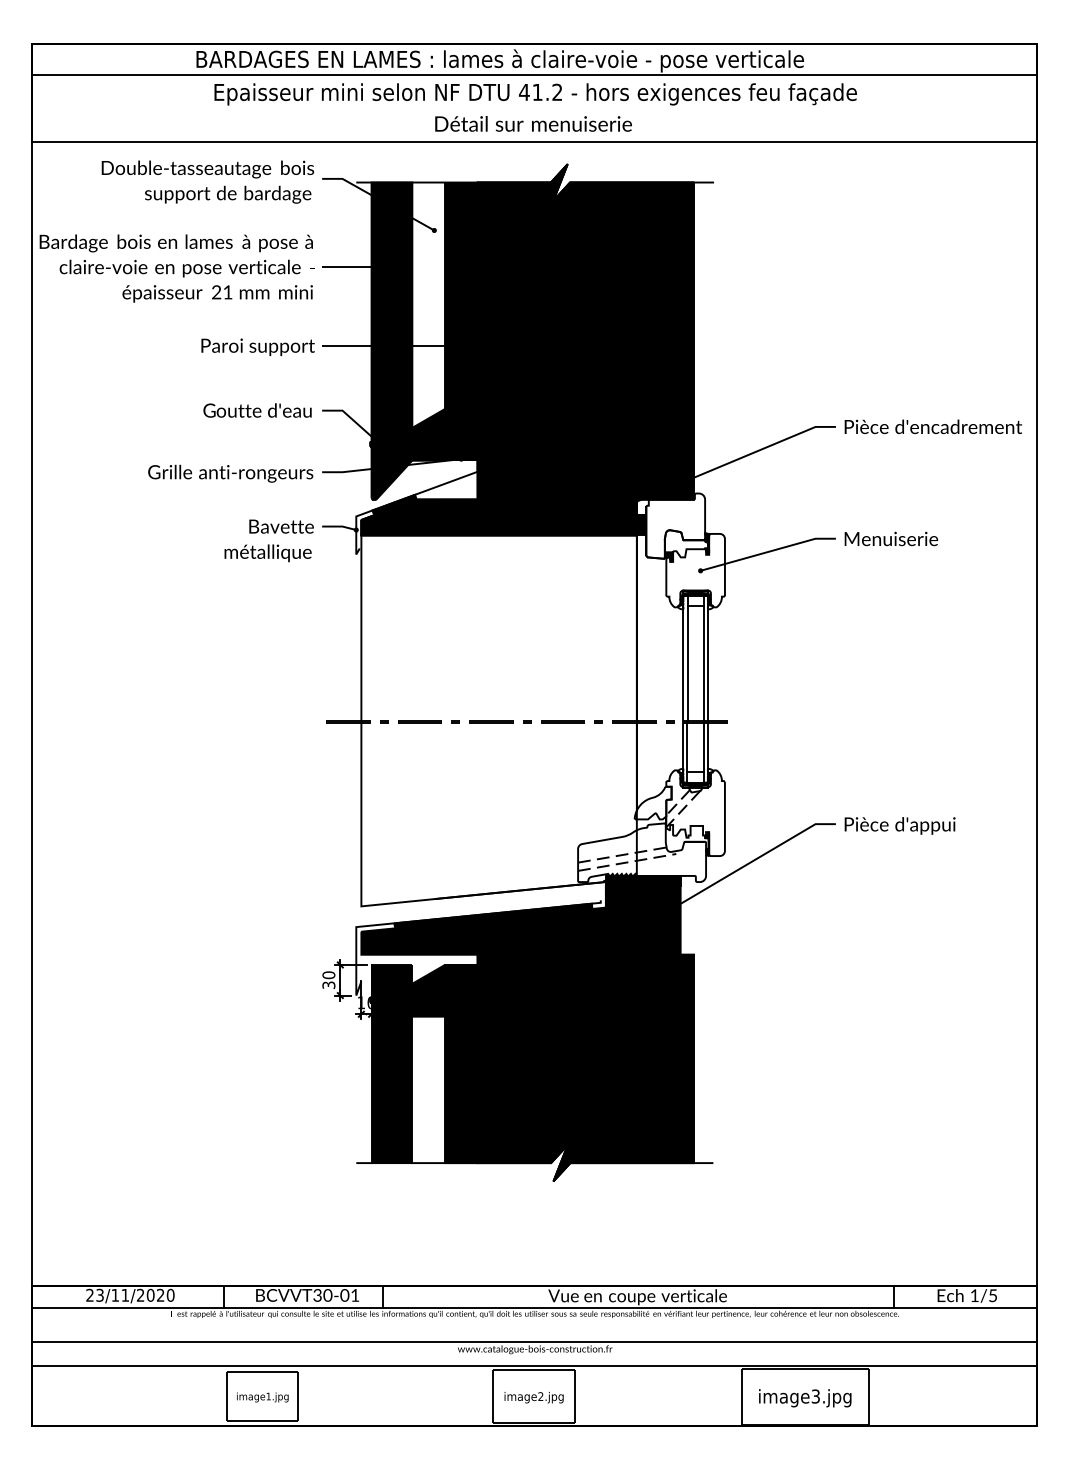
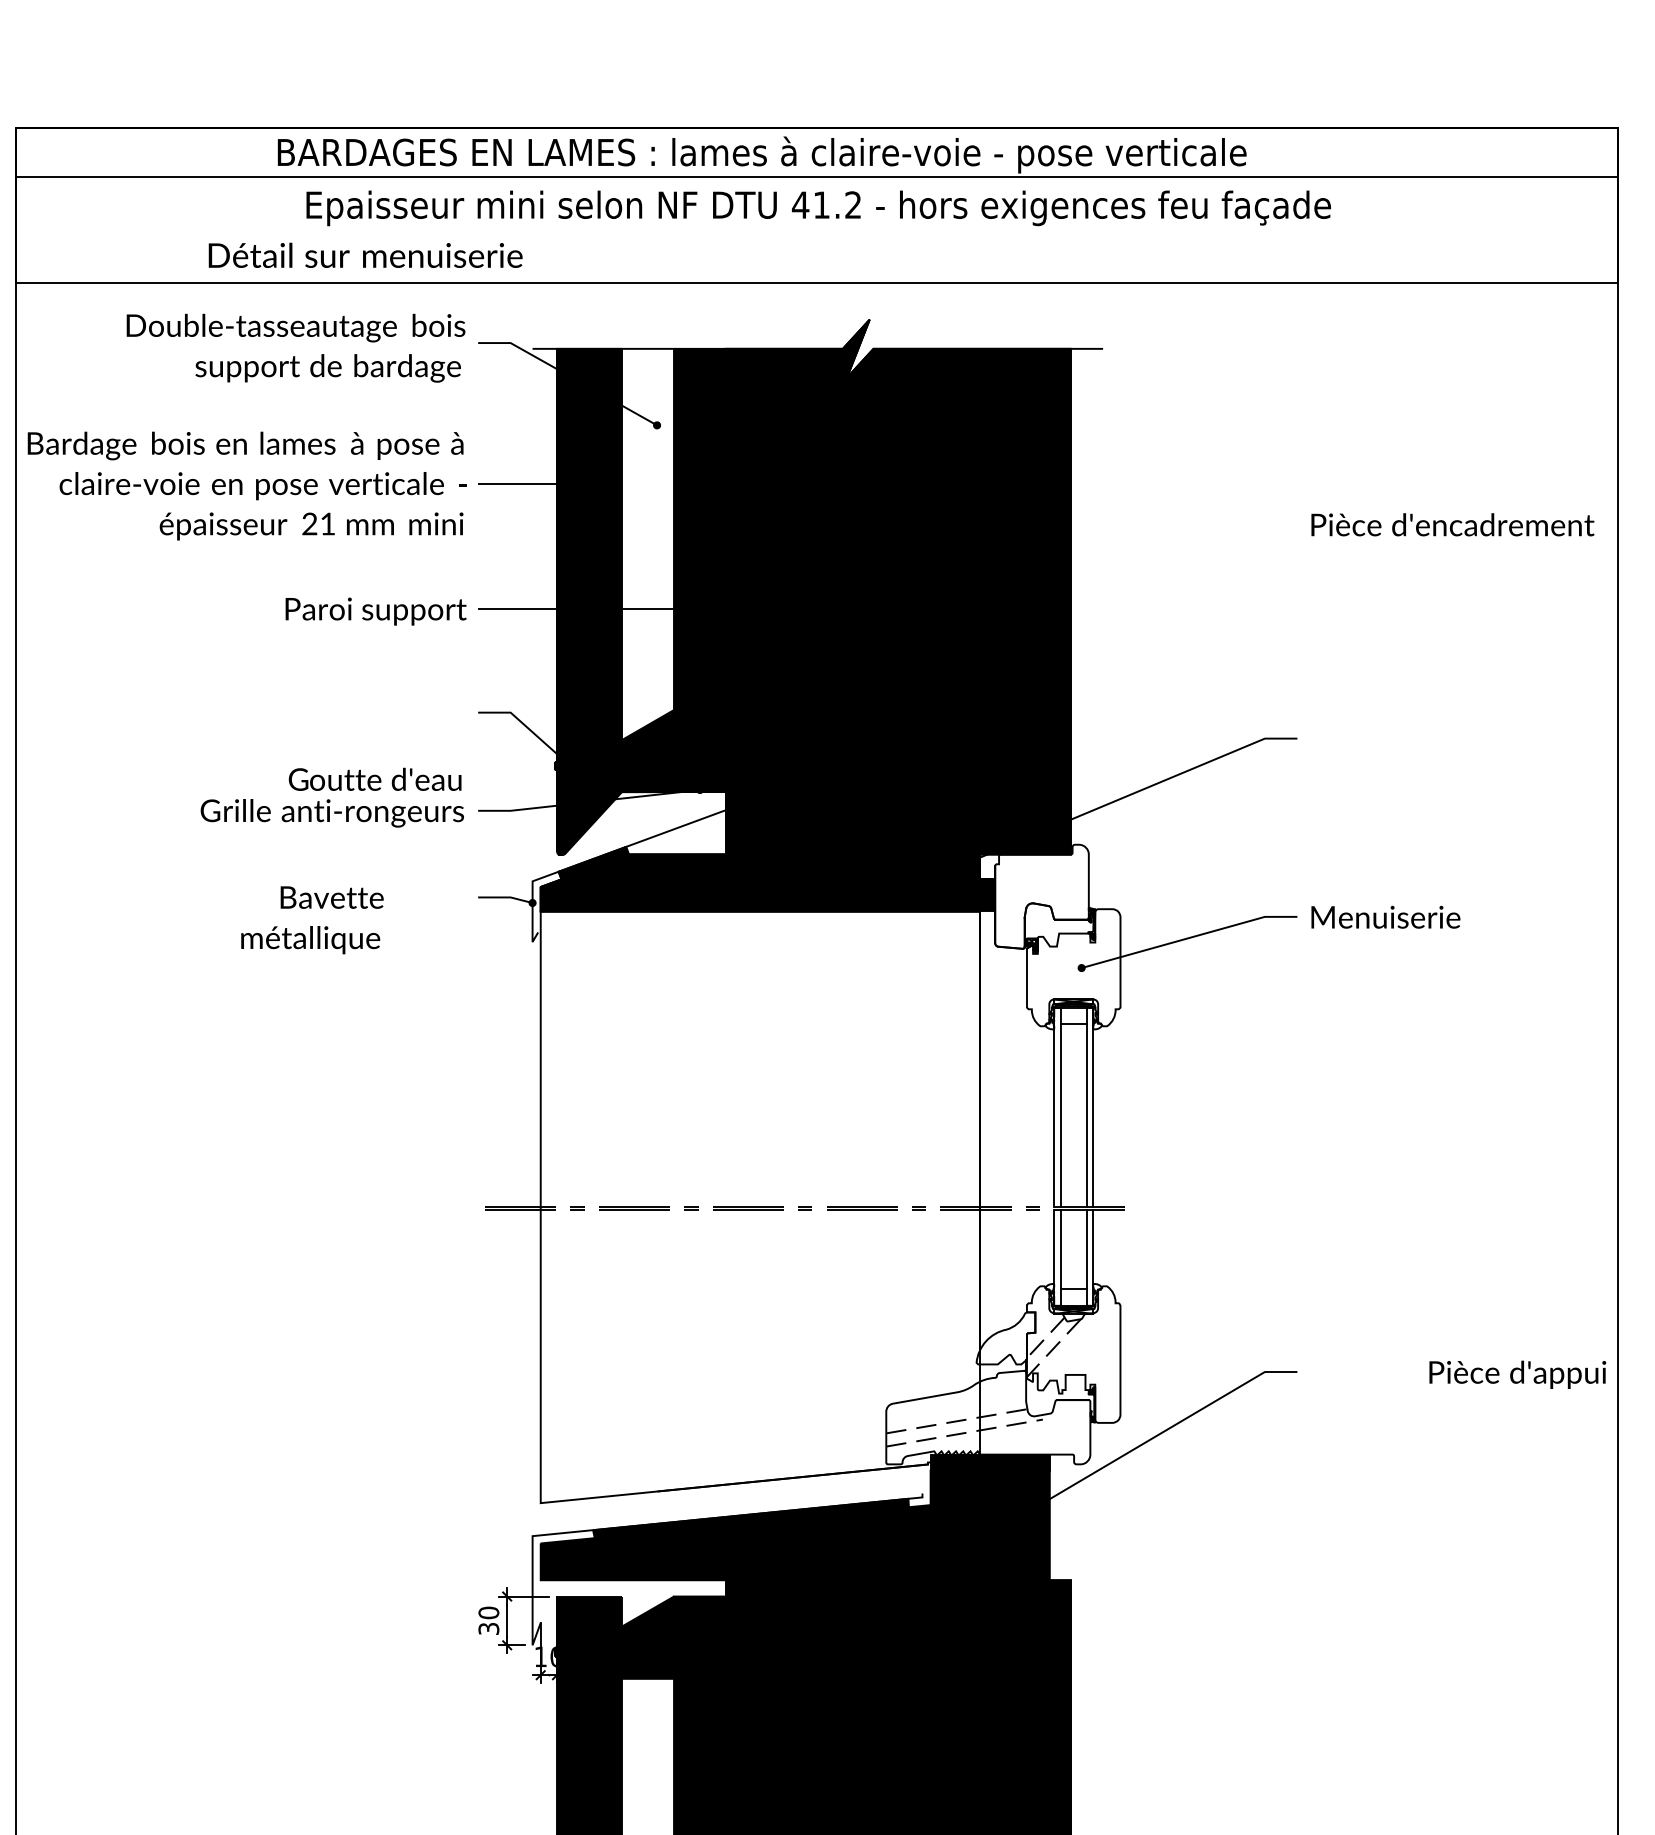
text: (533, 123) -> (365, 254), moved
text: (257, 410) -> (375, 779), moved
text: (932, 426) -> (1451, 524), moved
text: (268, 540) -> (311, 919), moved
text: (899, 825) -> (1516, 1374), moved

